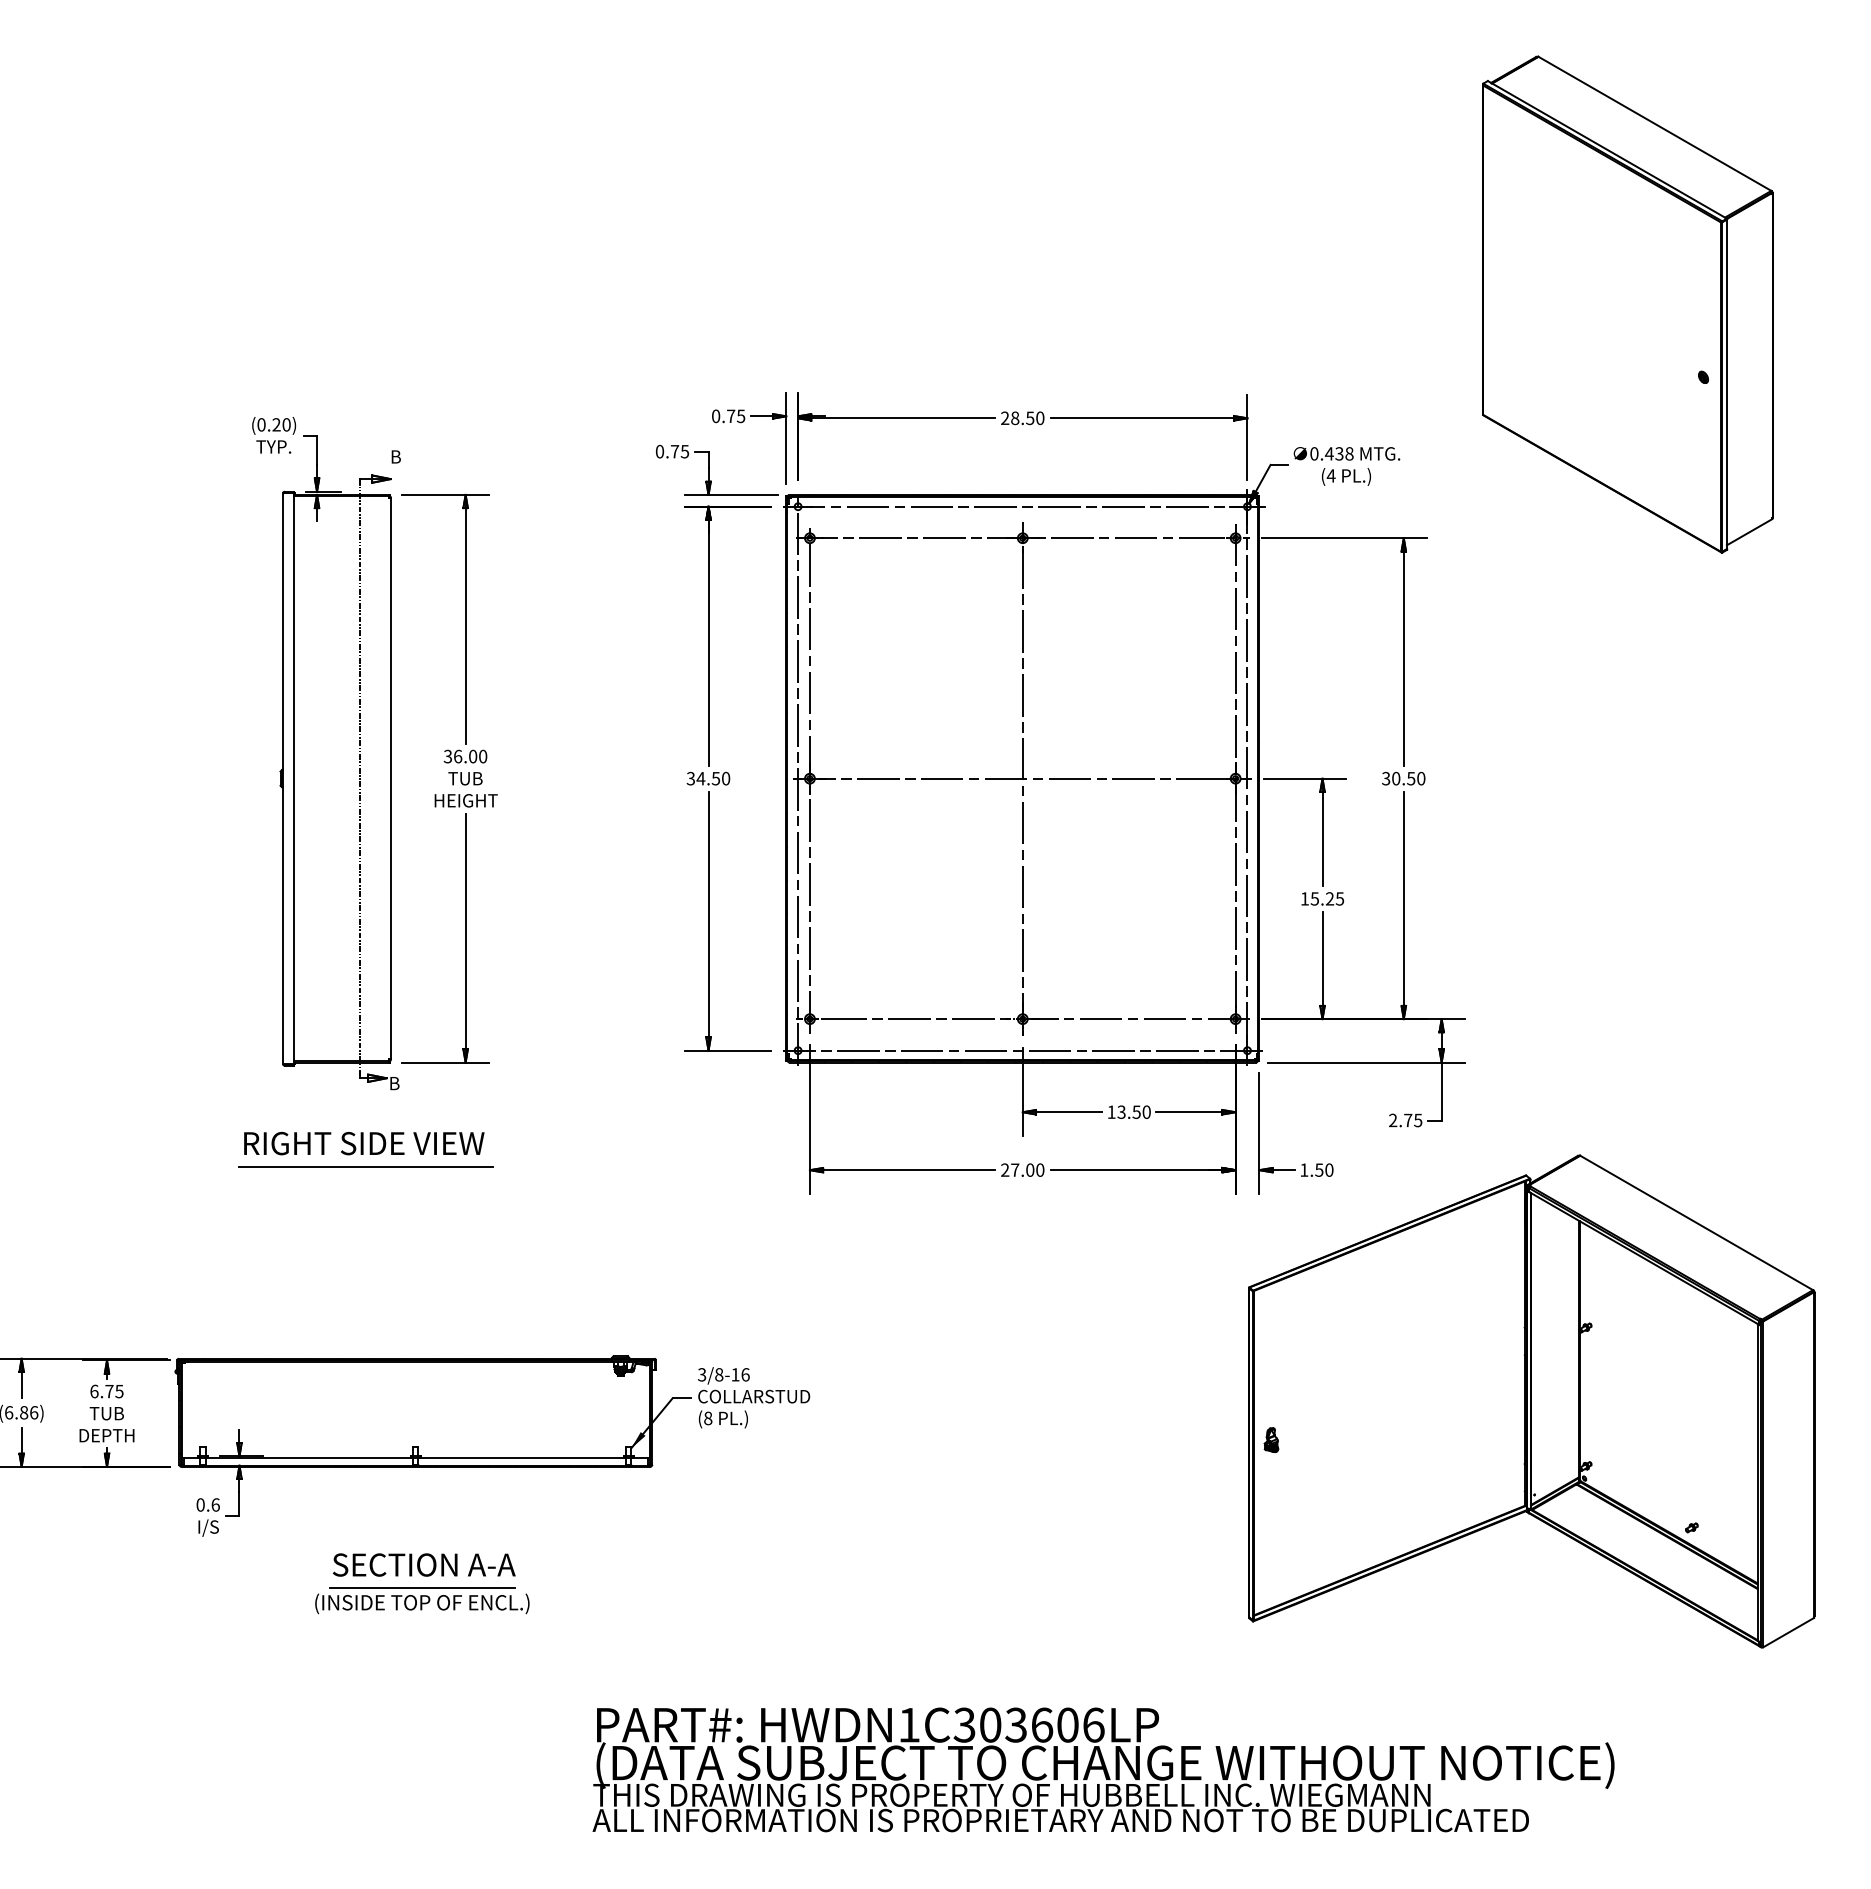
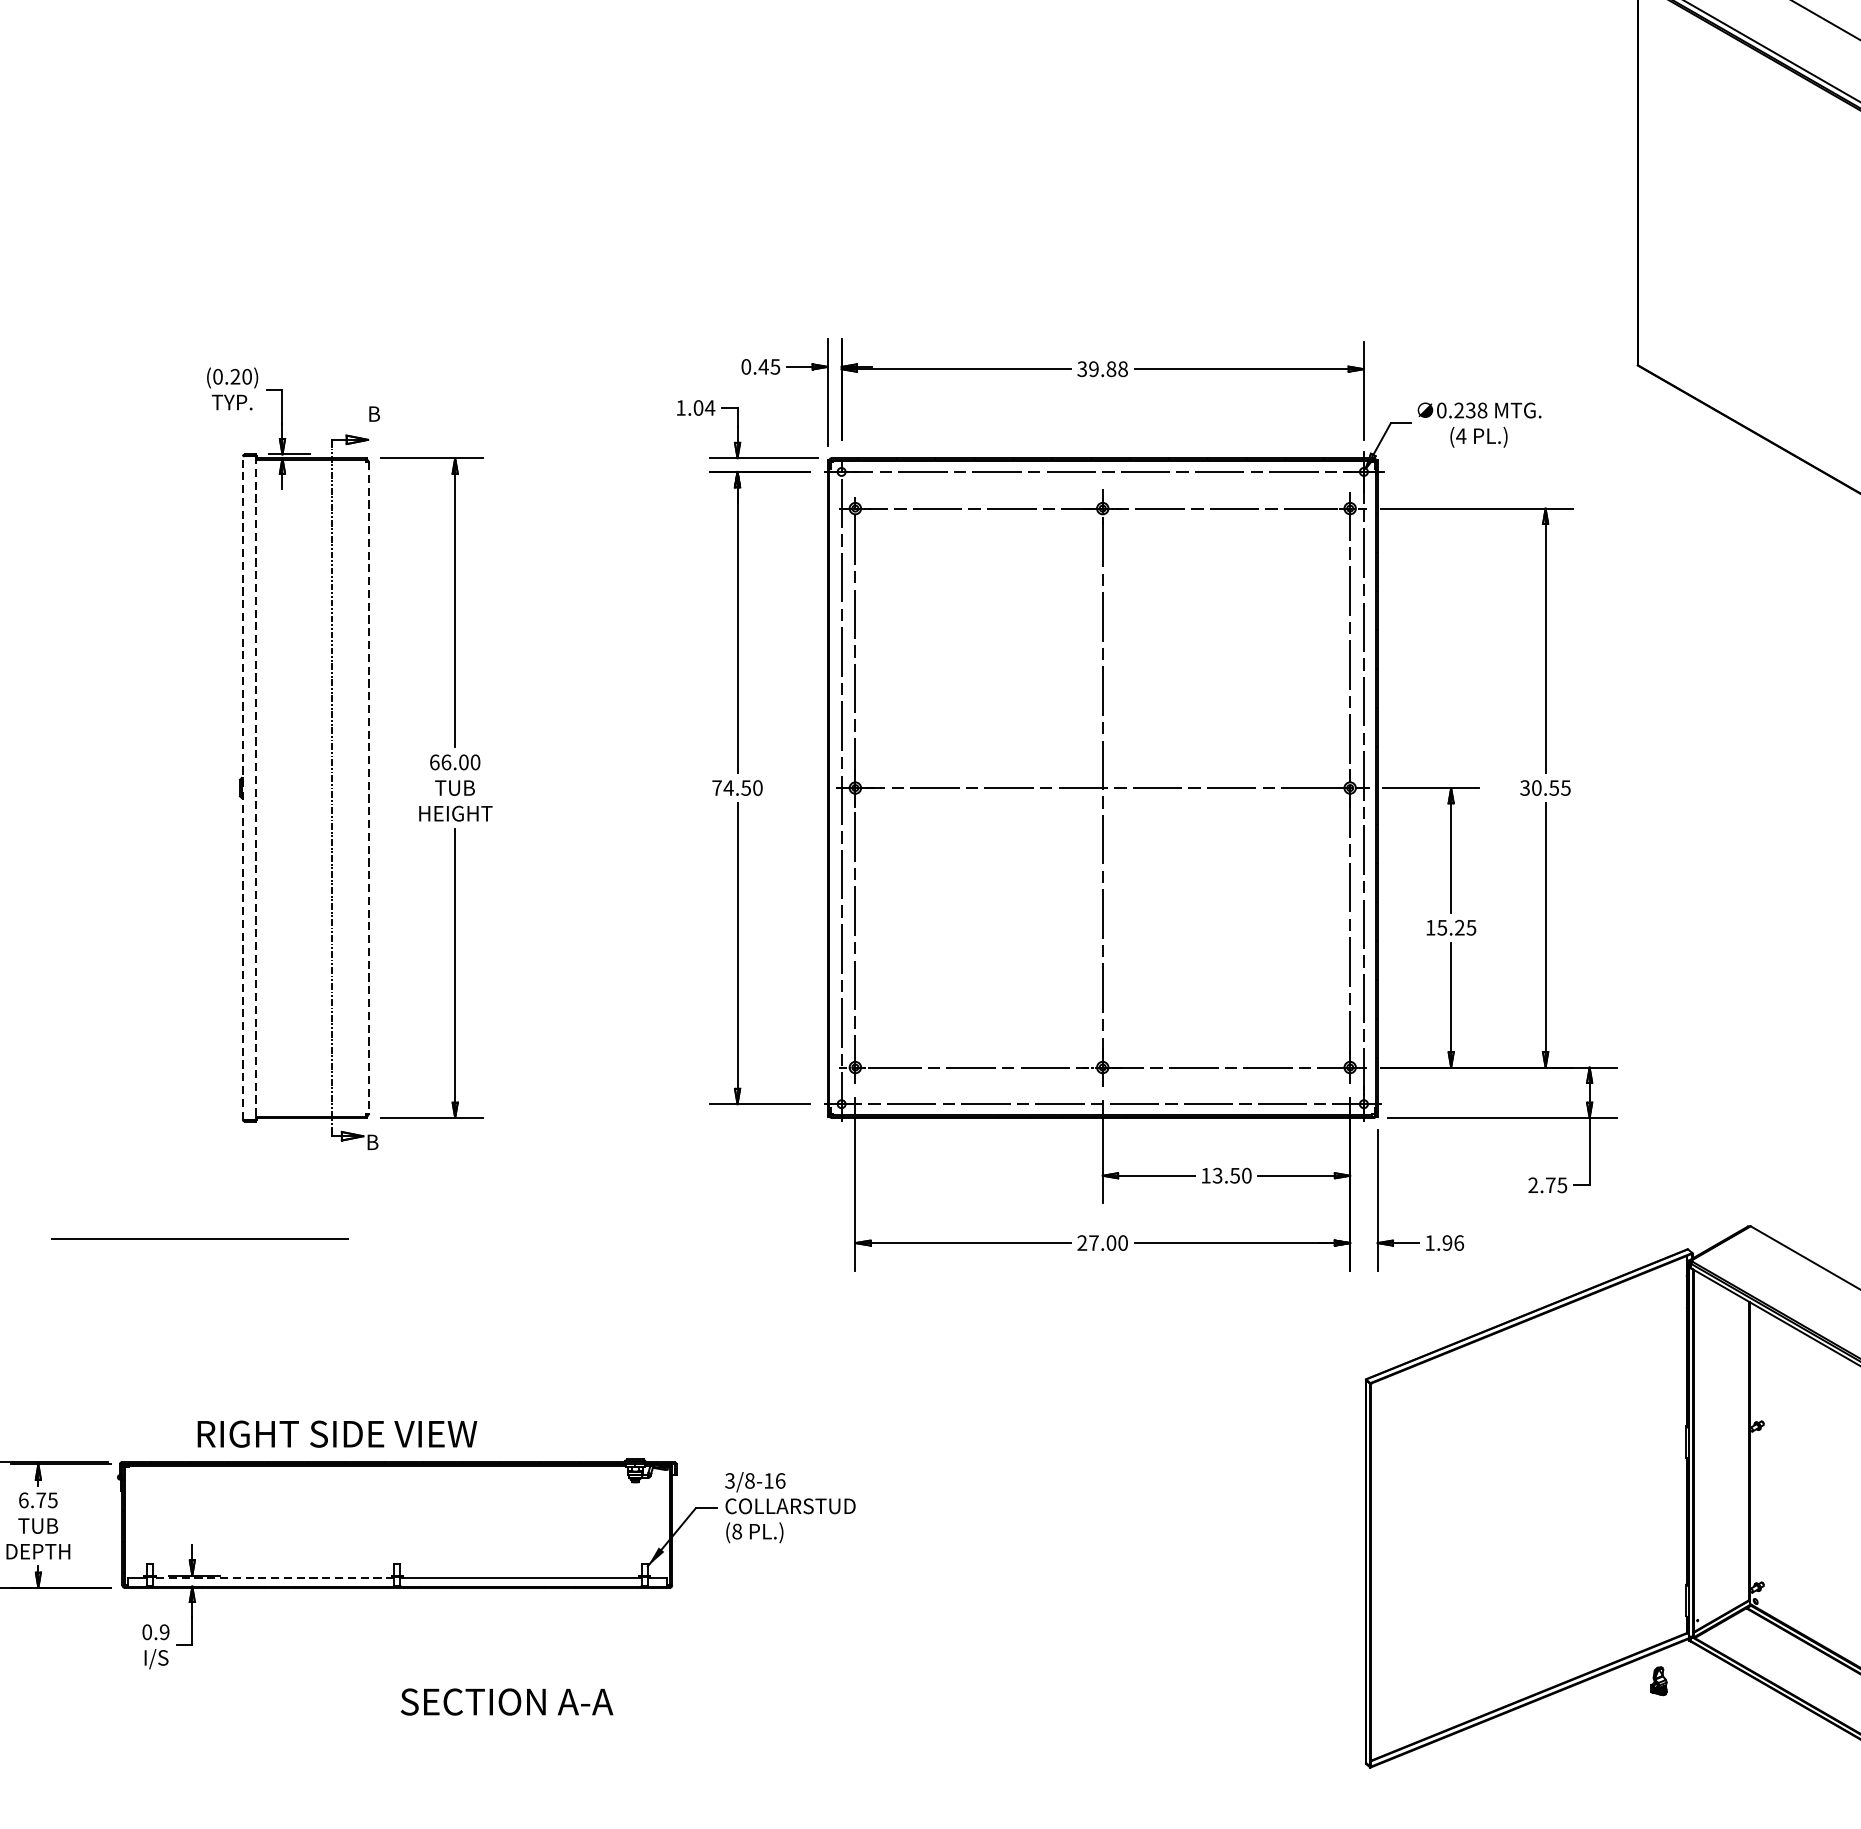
text: (730, 415) -> (763, 365), 0.75 -> 0.45
text: (1022, 418) -> (1102, 369), 28.50 -> 39.88
text: (672, 451) -> (695, 407), 0.75 -> 1.04
text: (1328, 453) -> (1458, 410), 0.438 -> 0.238
text: (447, 756) -> (434, 762), 36.00 -> 66.00
line: (283, 778) -> (243, 787), solid -> dashed
line: (293, 778) -> (255, 787), solid -> dashed
text: (690, 778) -> (716, 787), 34.50 -> 74.50
text: (1421, 778) -> (1566, 787), 30.50 -> 30.55
line: (391, 779) -> (369, 789), solid -> dashed
text: (364, 1143) -> (337, 1434), moved
line: (365, 1166) -> (199, 1238), moved
text: (1324, 1169) -> (1453, 1242), 1.50 -> 1.96
part: (1271, 1439) -> (1659, 1680), moved
line: (309, 1457) -> (273, 1577), solid -> dashed
text: (215, 1504) -> (164, 1631), 0.6 -> 0.9
text: (424, 1564) -> (507, 1701), moved
part: (422, 1600) -> (405, 1743), removed

